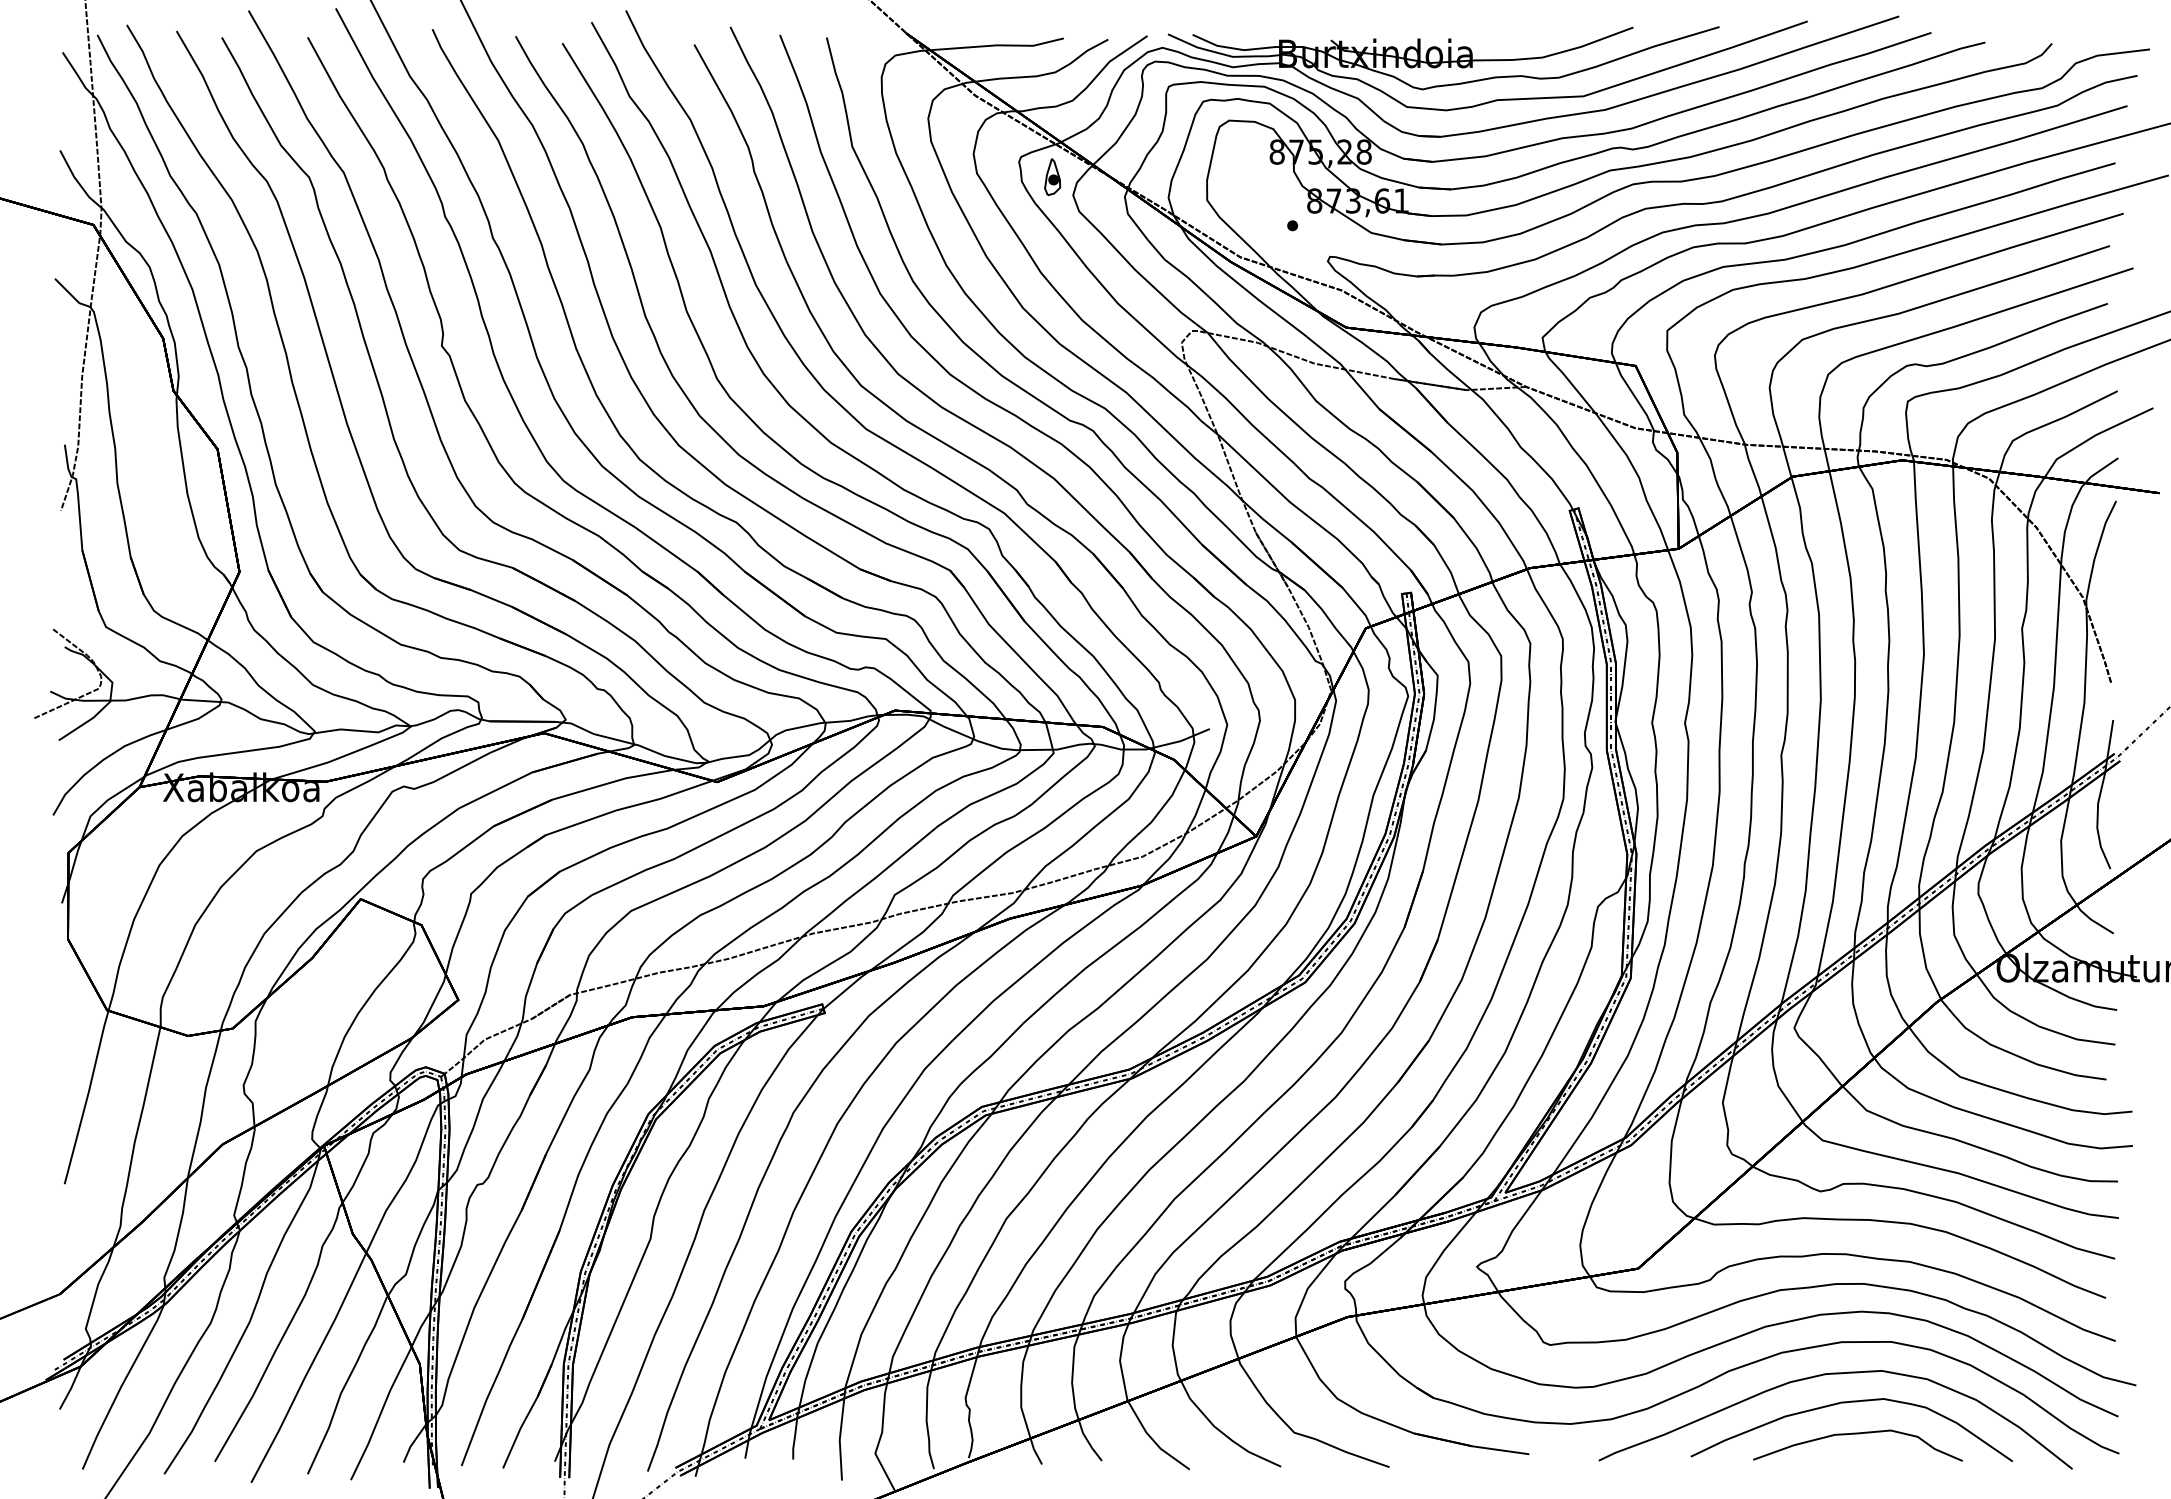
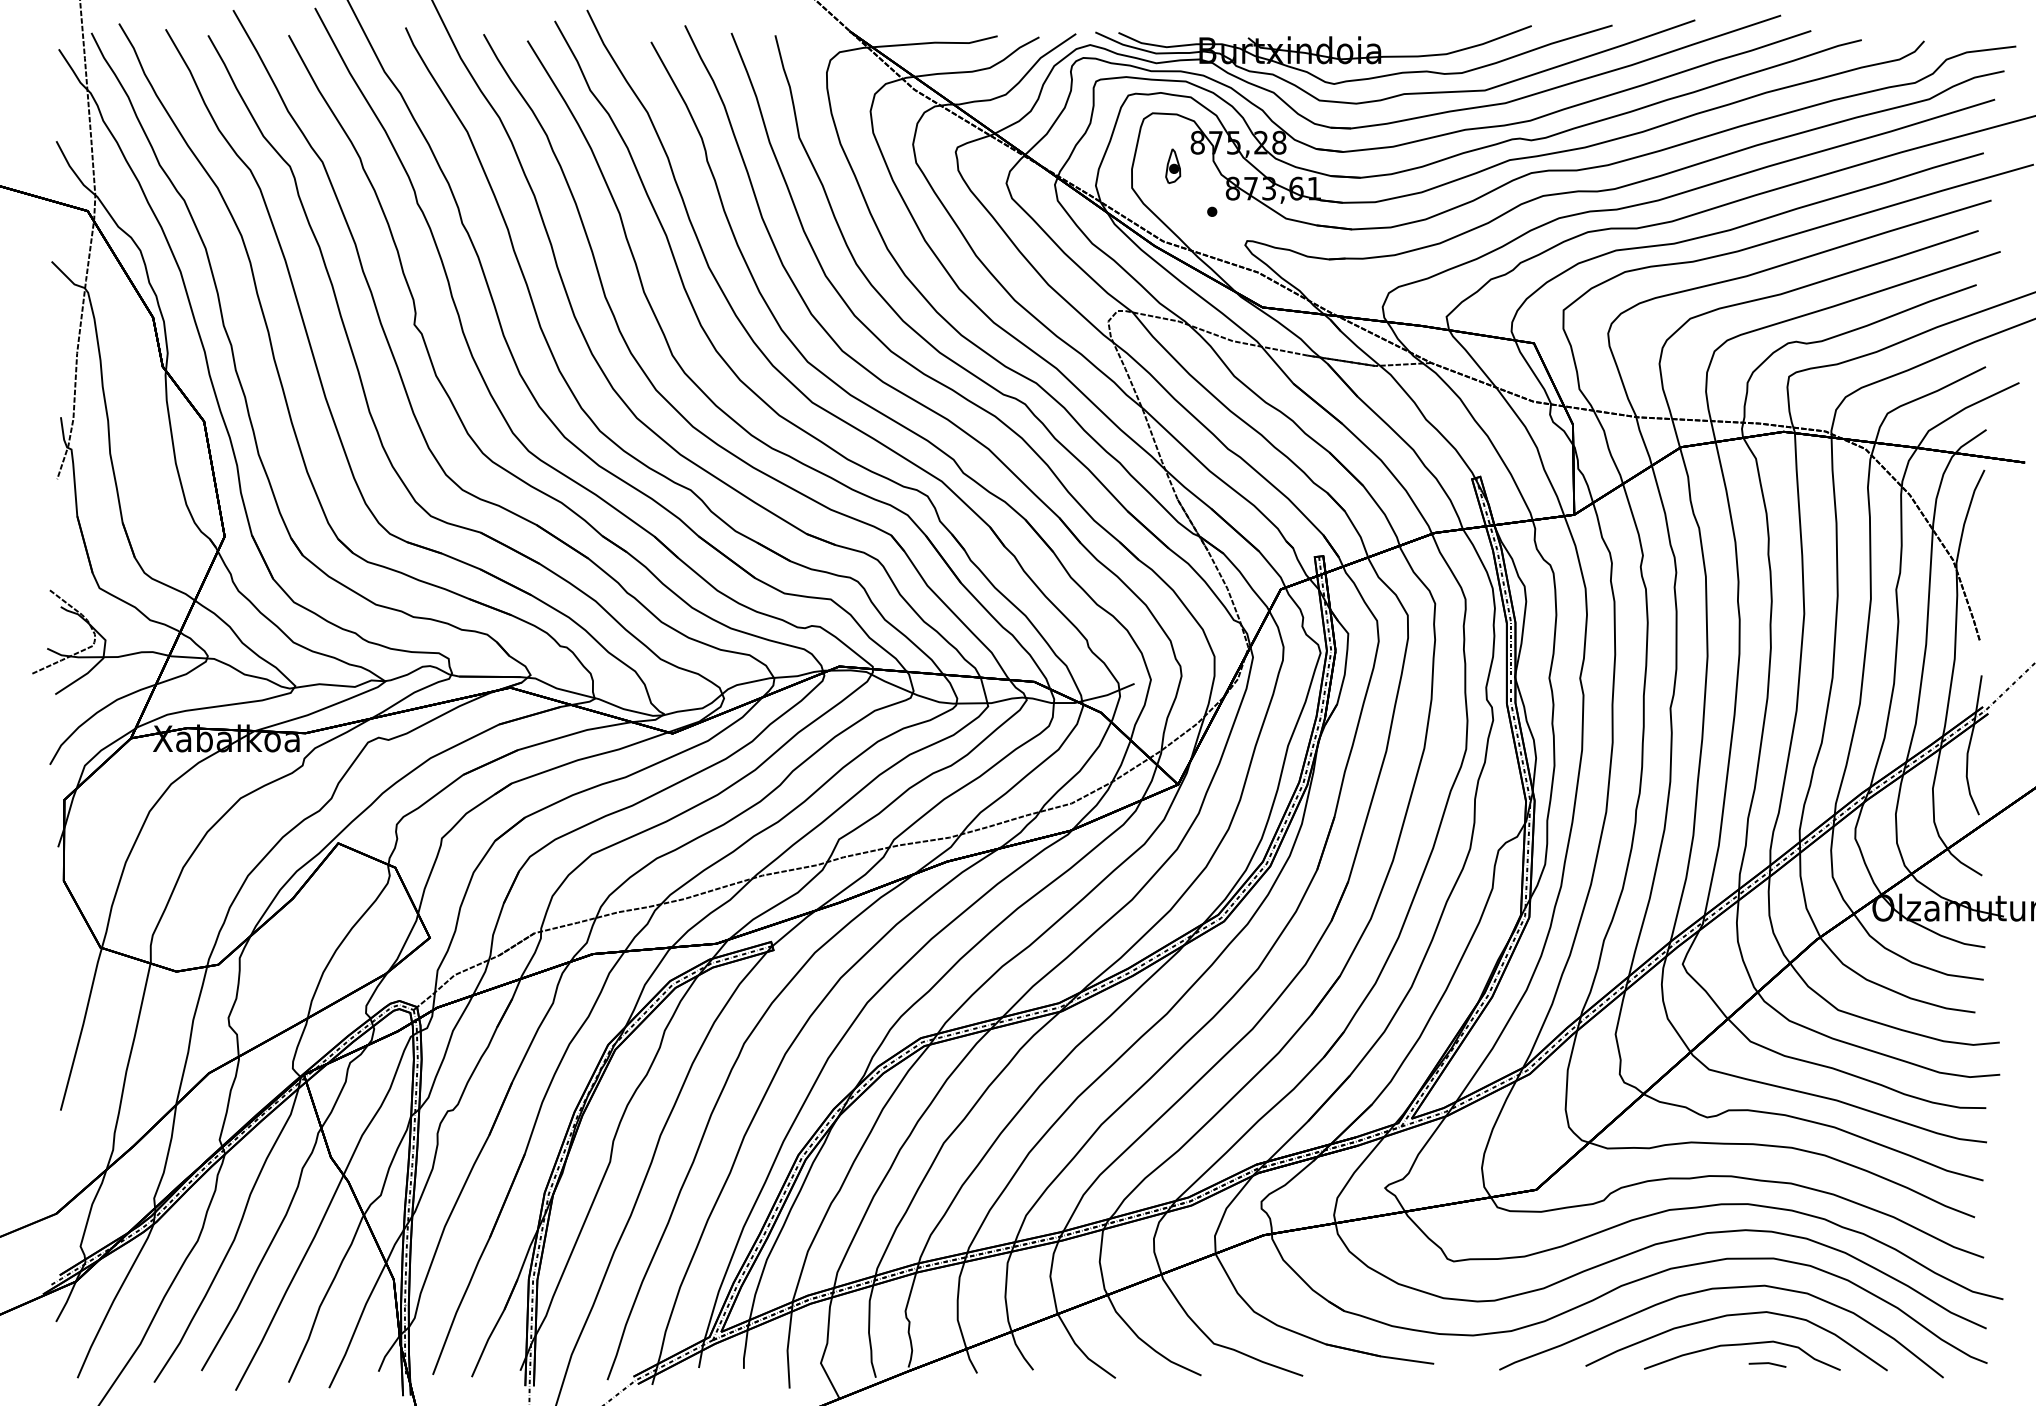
part: (1052, 176) -> (1173, 165), moved
line: (1884, 1453) -> (1767, 1363), added

